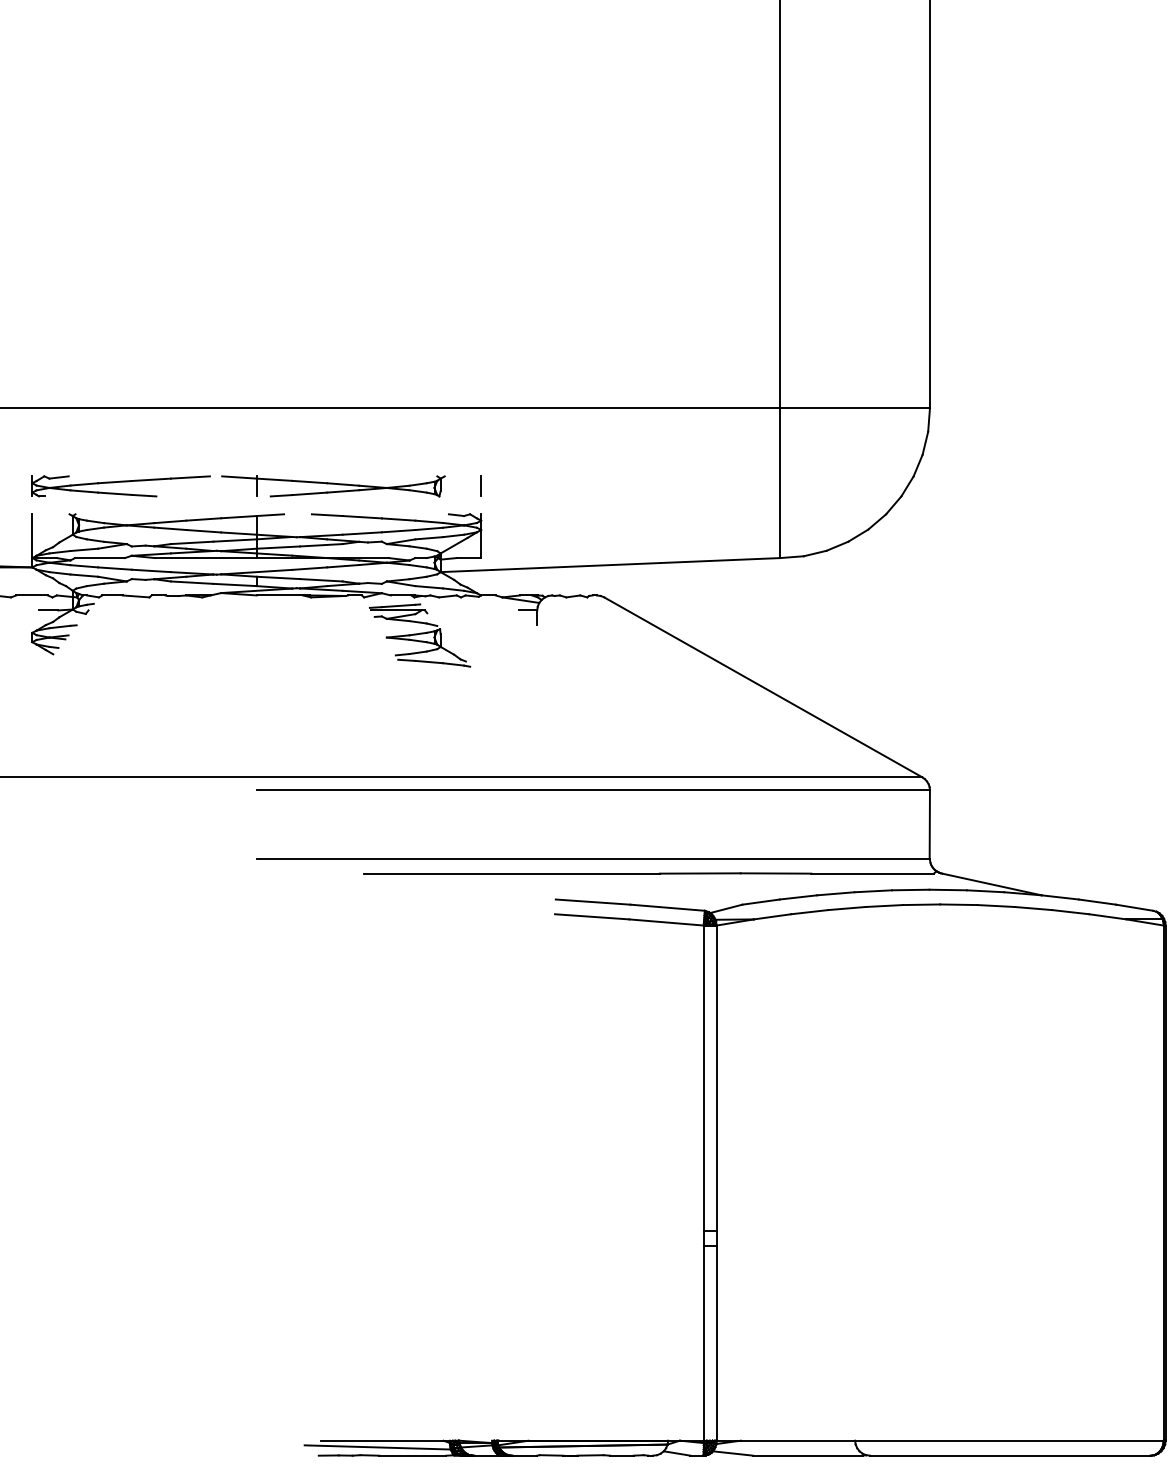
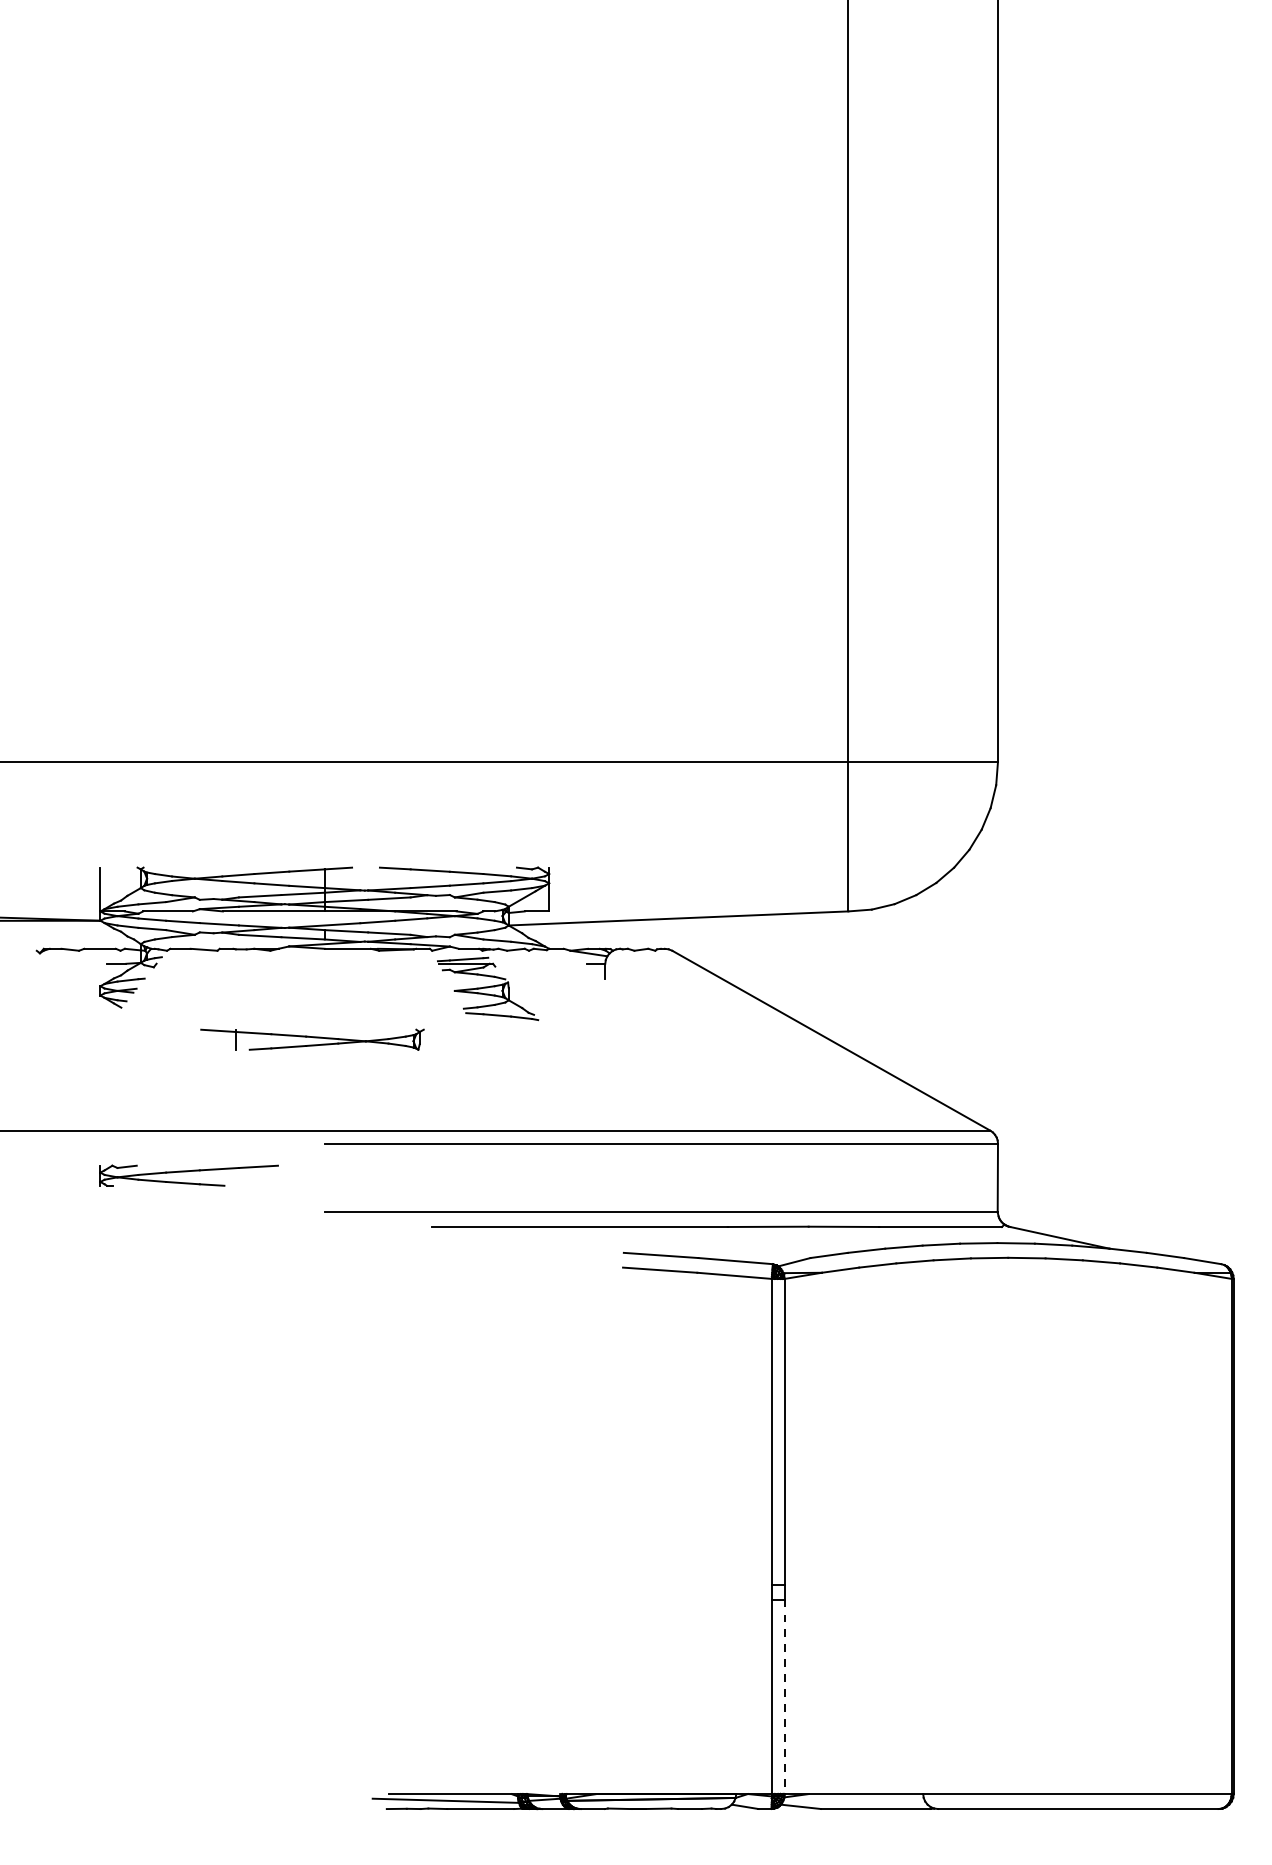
part: (120, 486) -> (188, 1175), moved
part: (333, 486) -> (312, 1039), moved
line: (480, 486) -> (548, 839), removed
line: (716, 1344) -> (784, 1697), solid -> dashed

